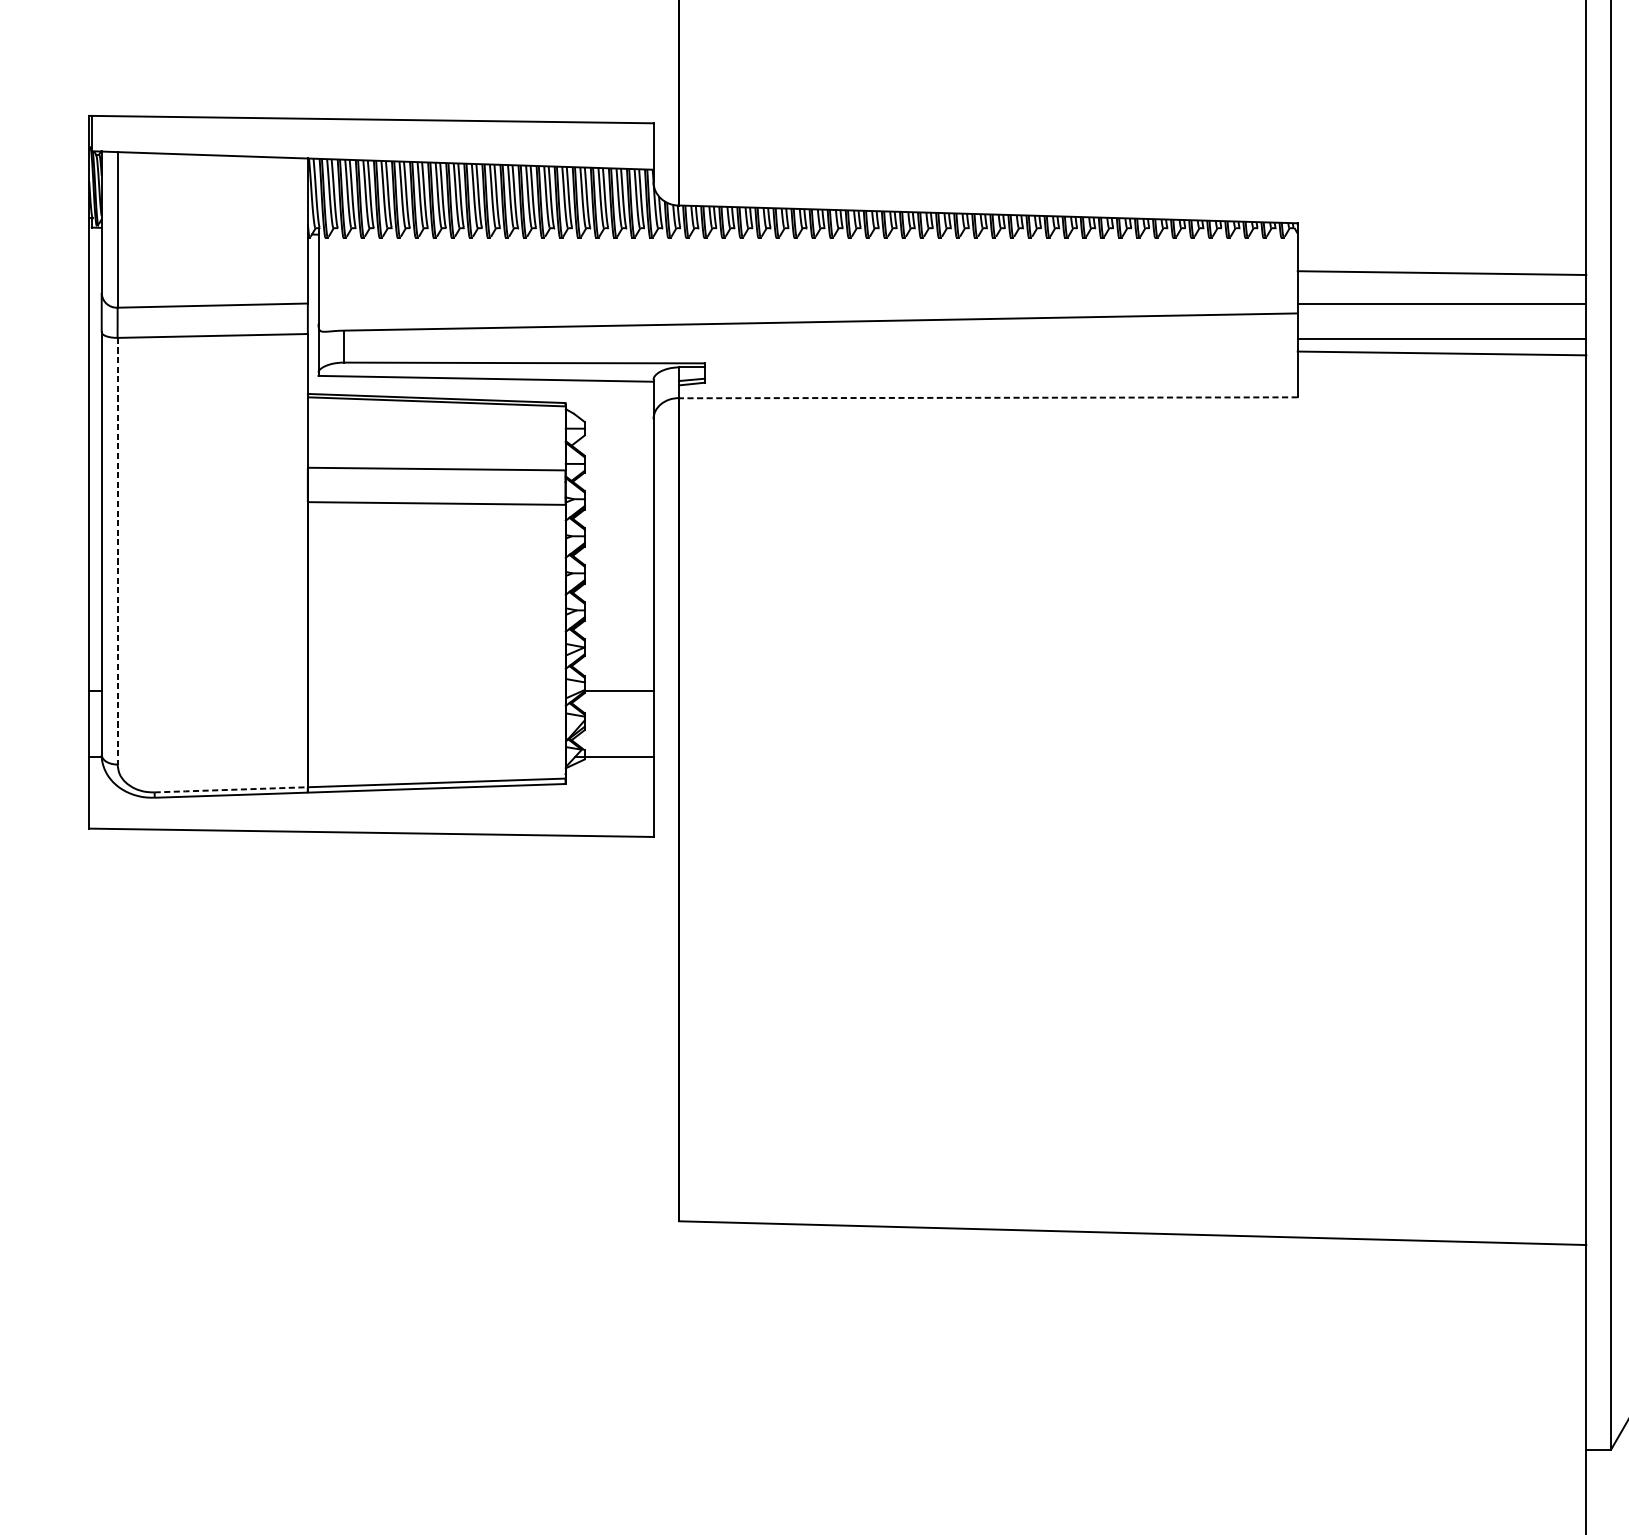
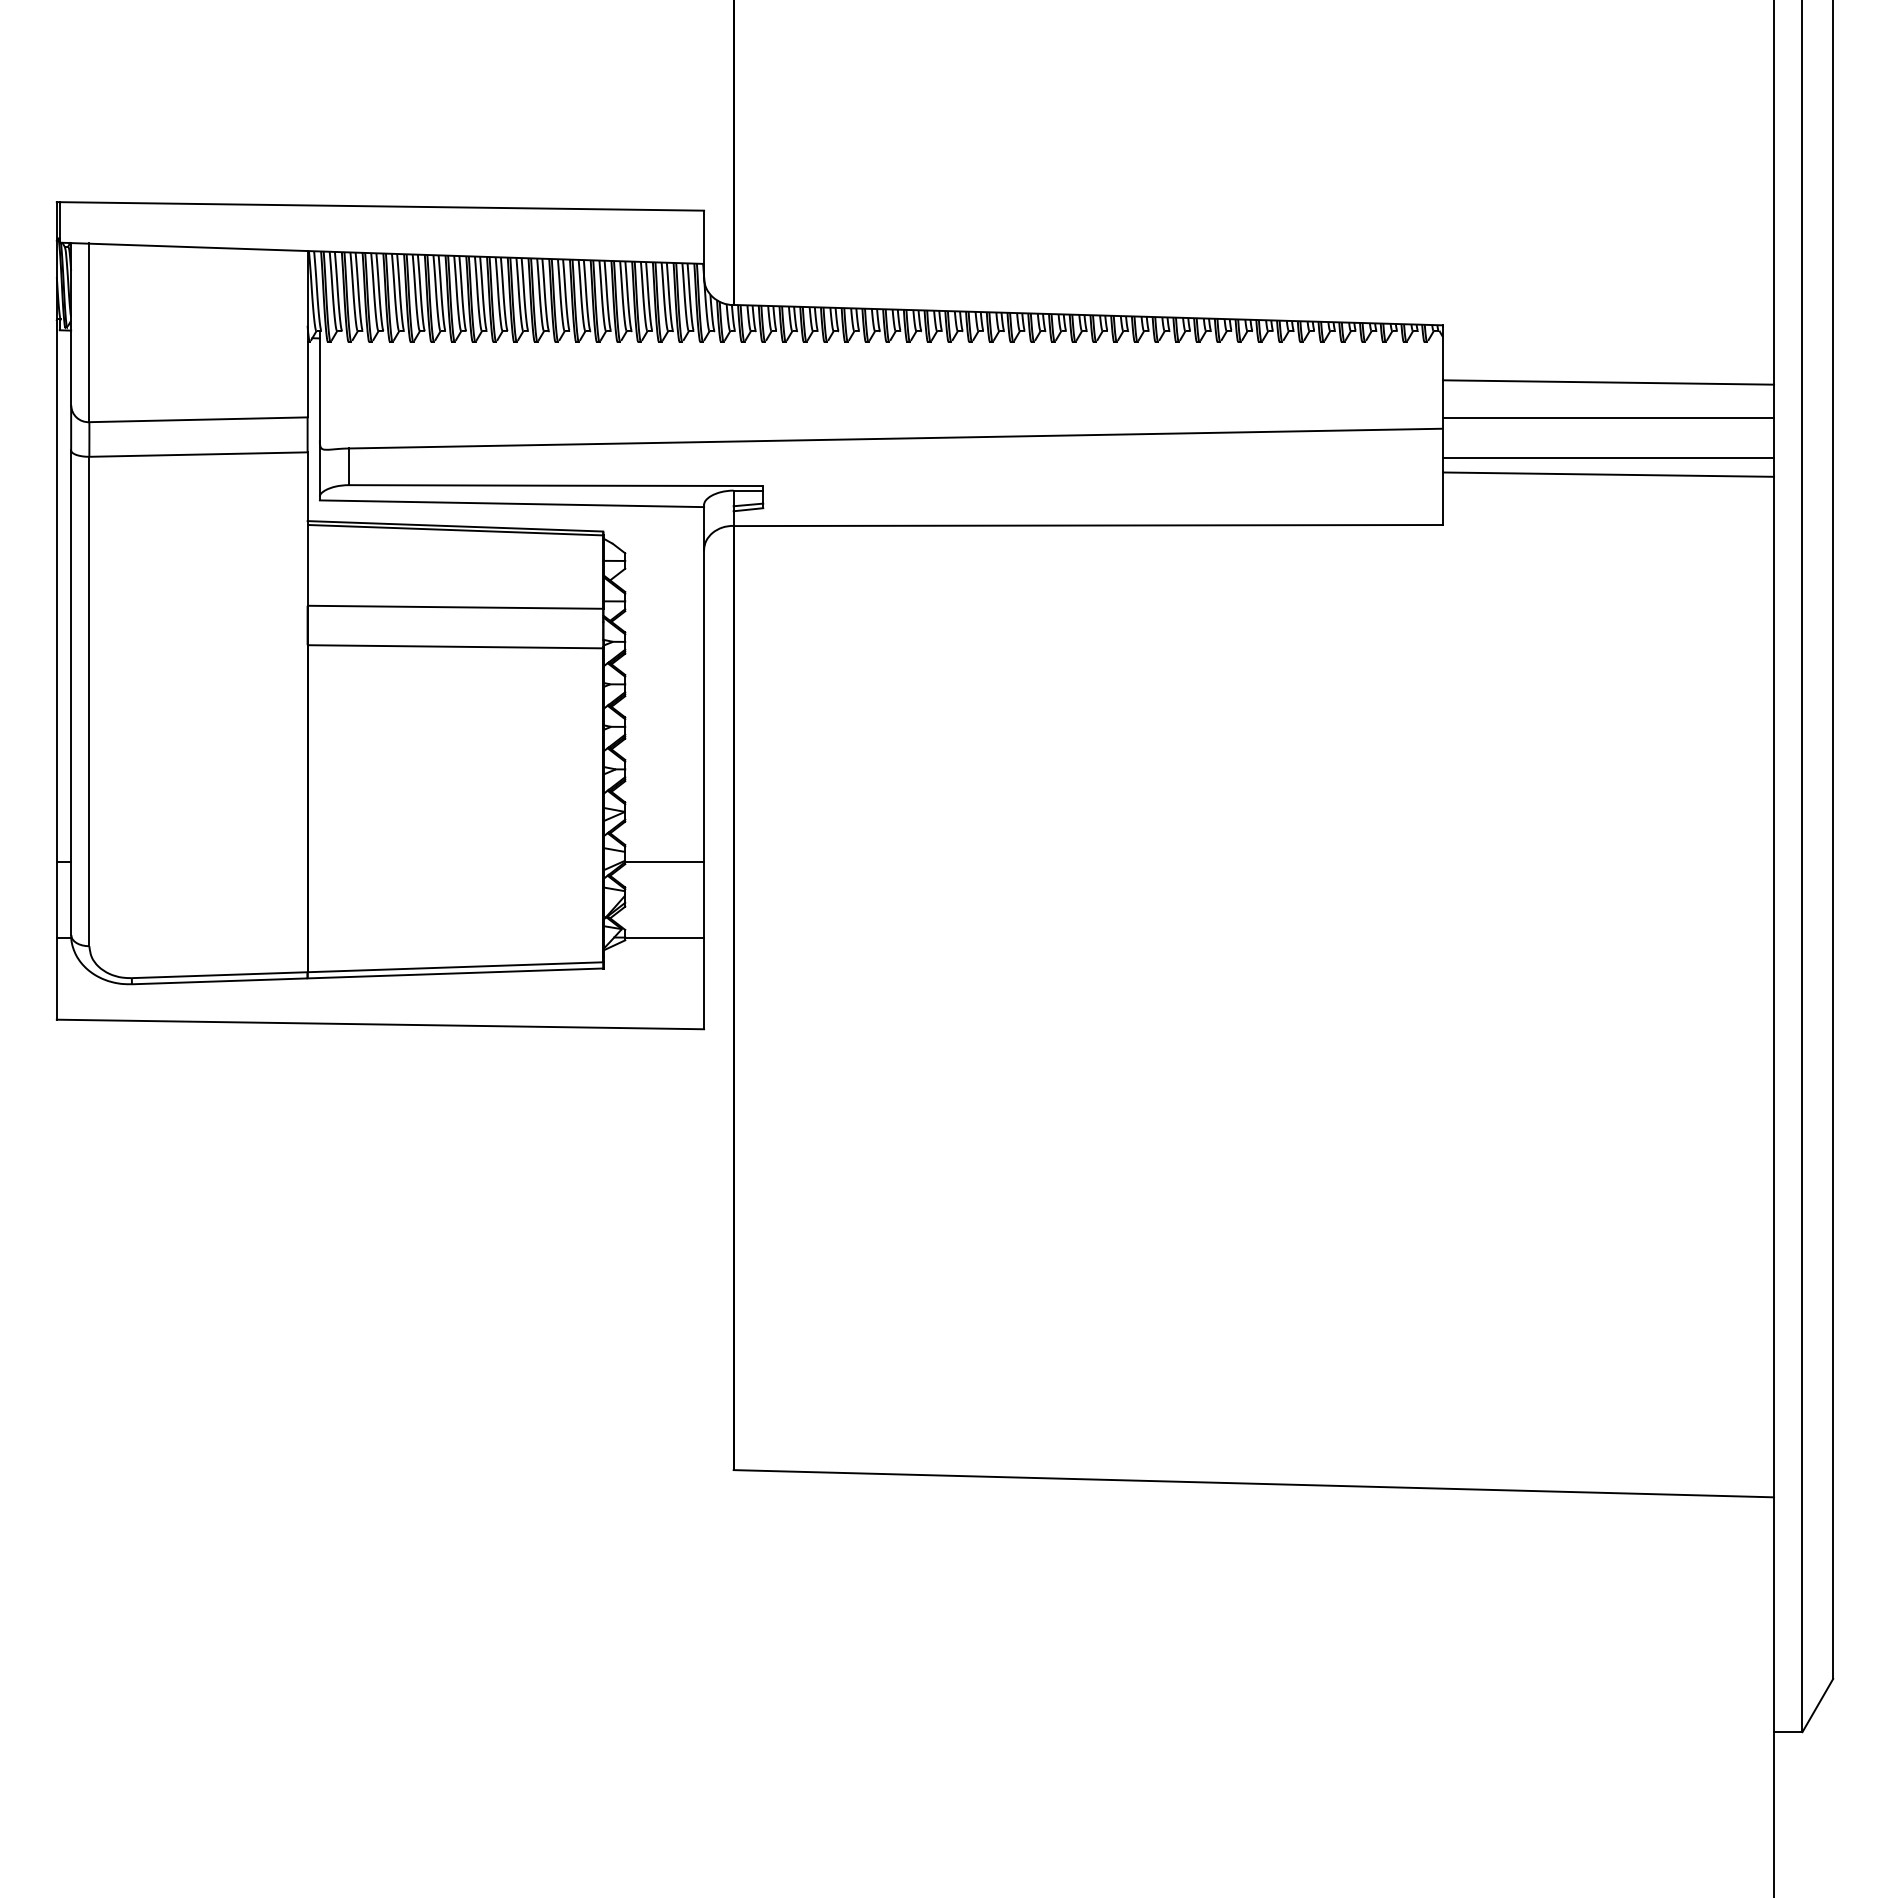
line: (988, 397) -> (1088, 525), dashed -> solid
line: (117, 551) -> (89, 701), dashed -> solid
line: (231, 790) -> (219, 975), dashed -> solid

